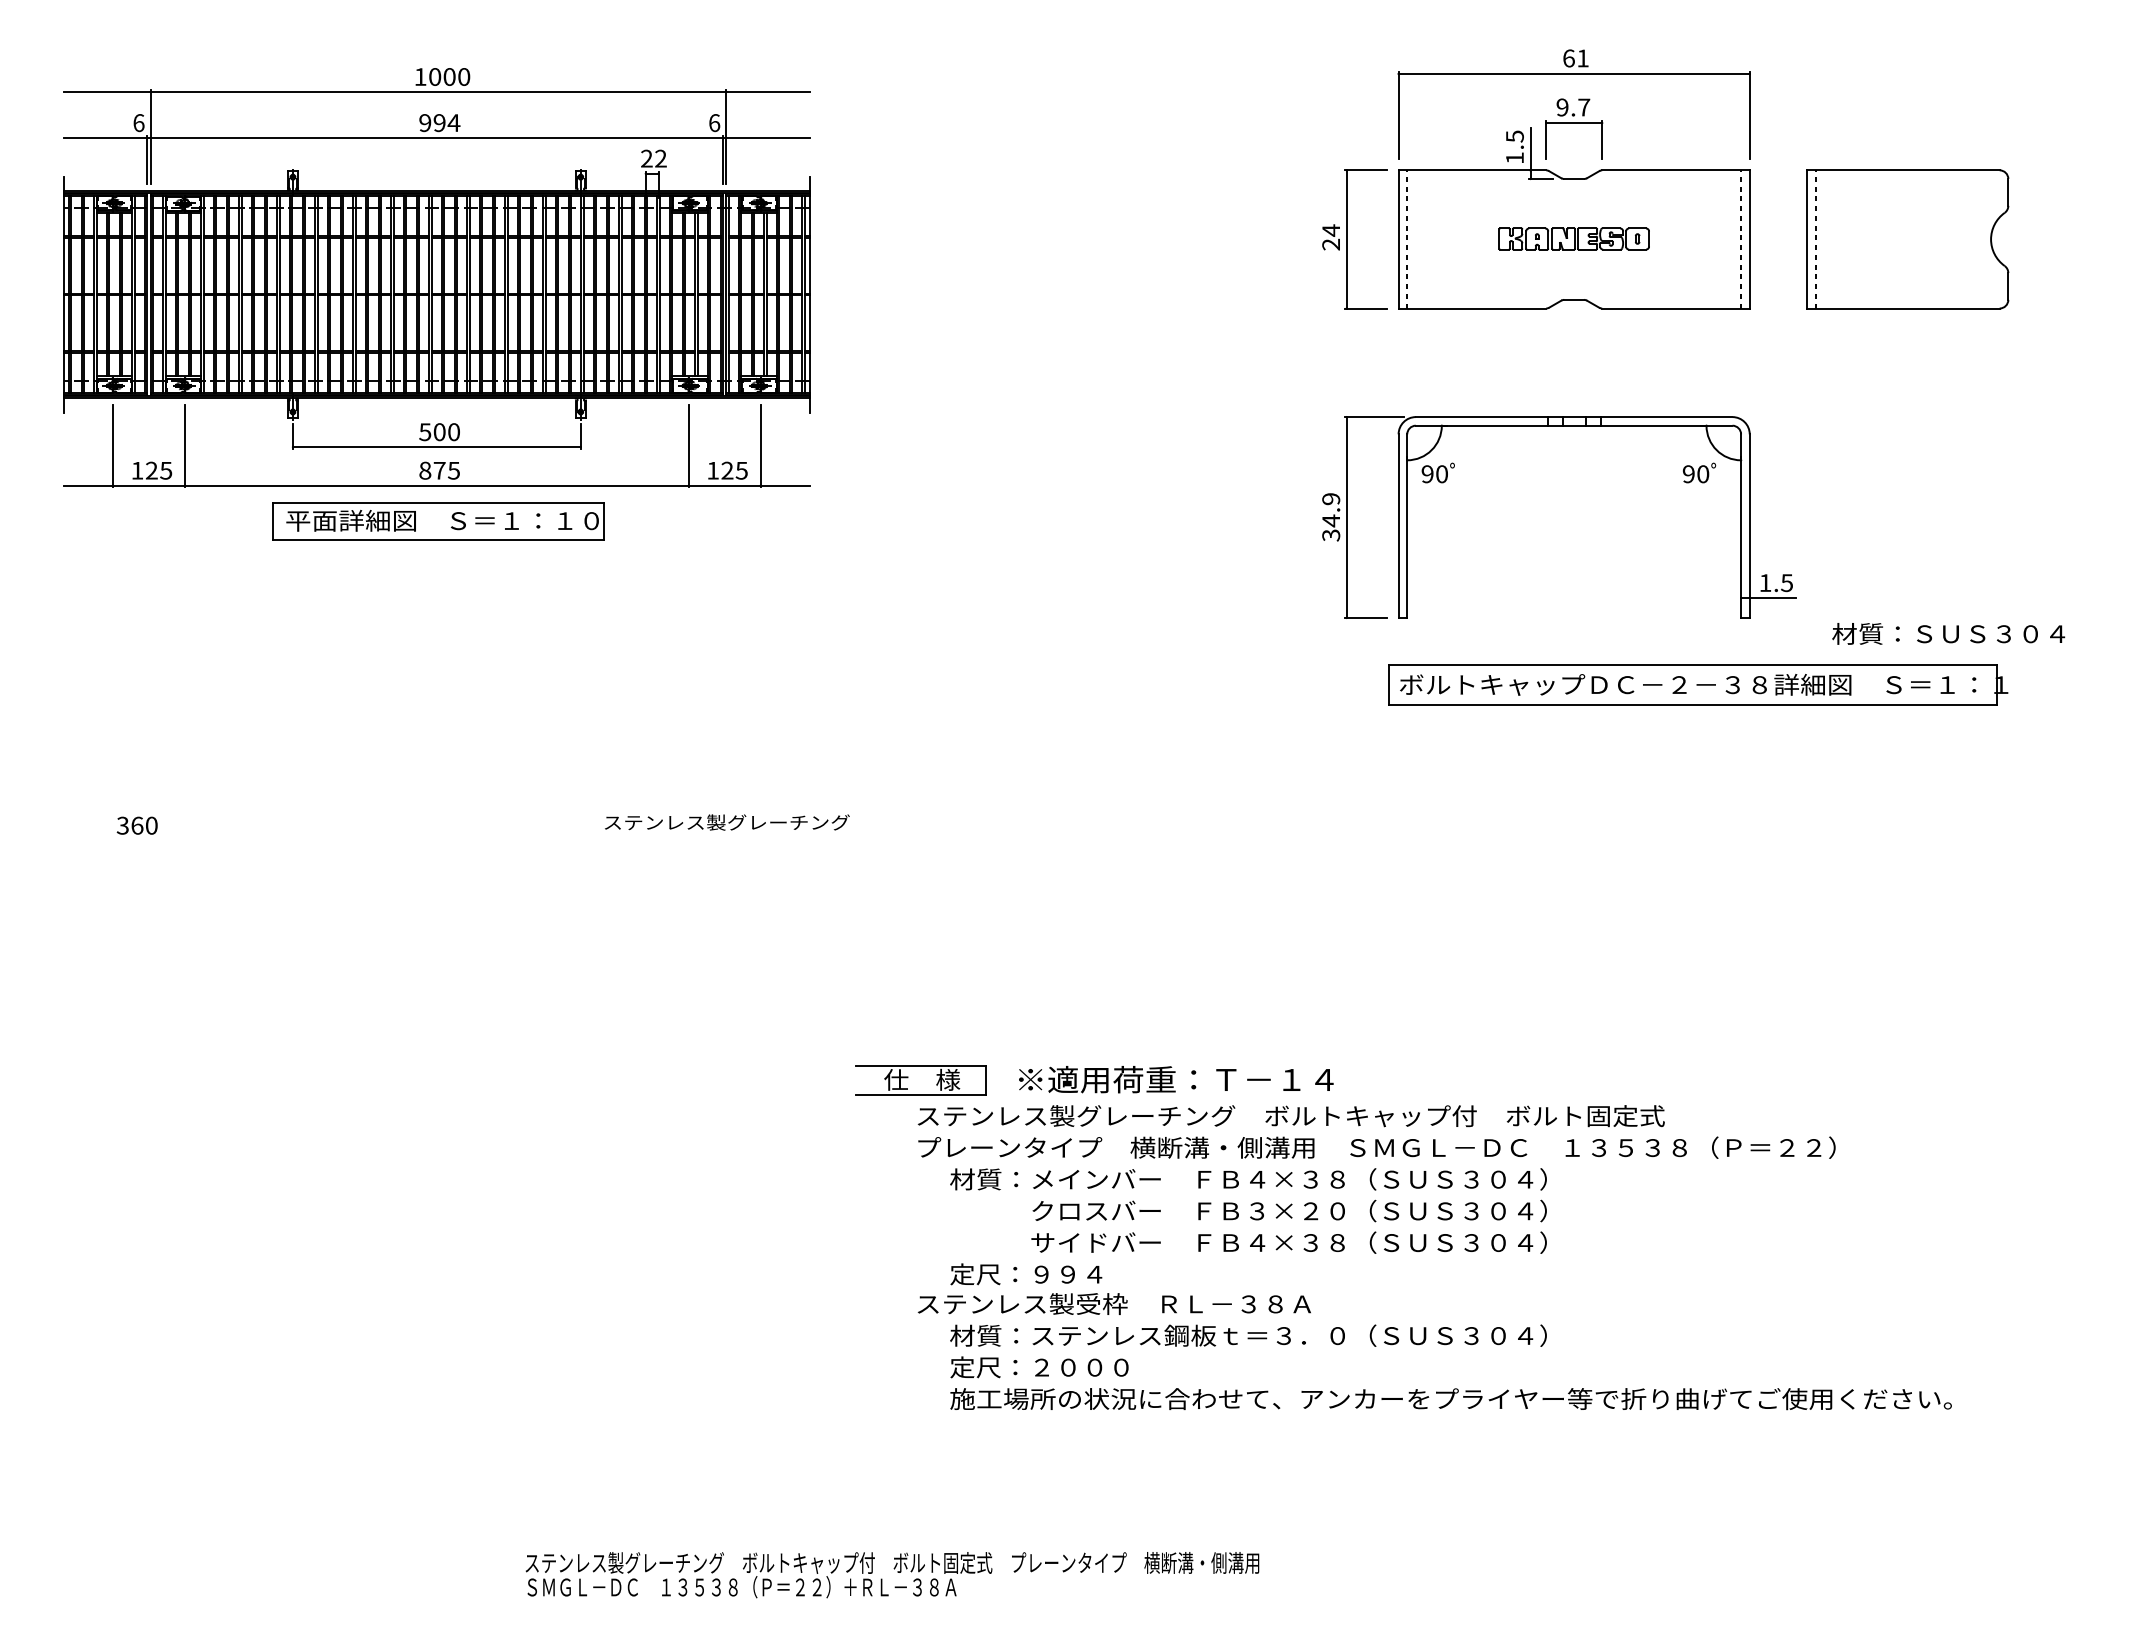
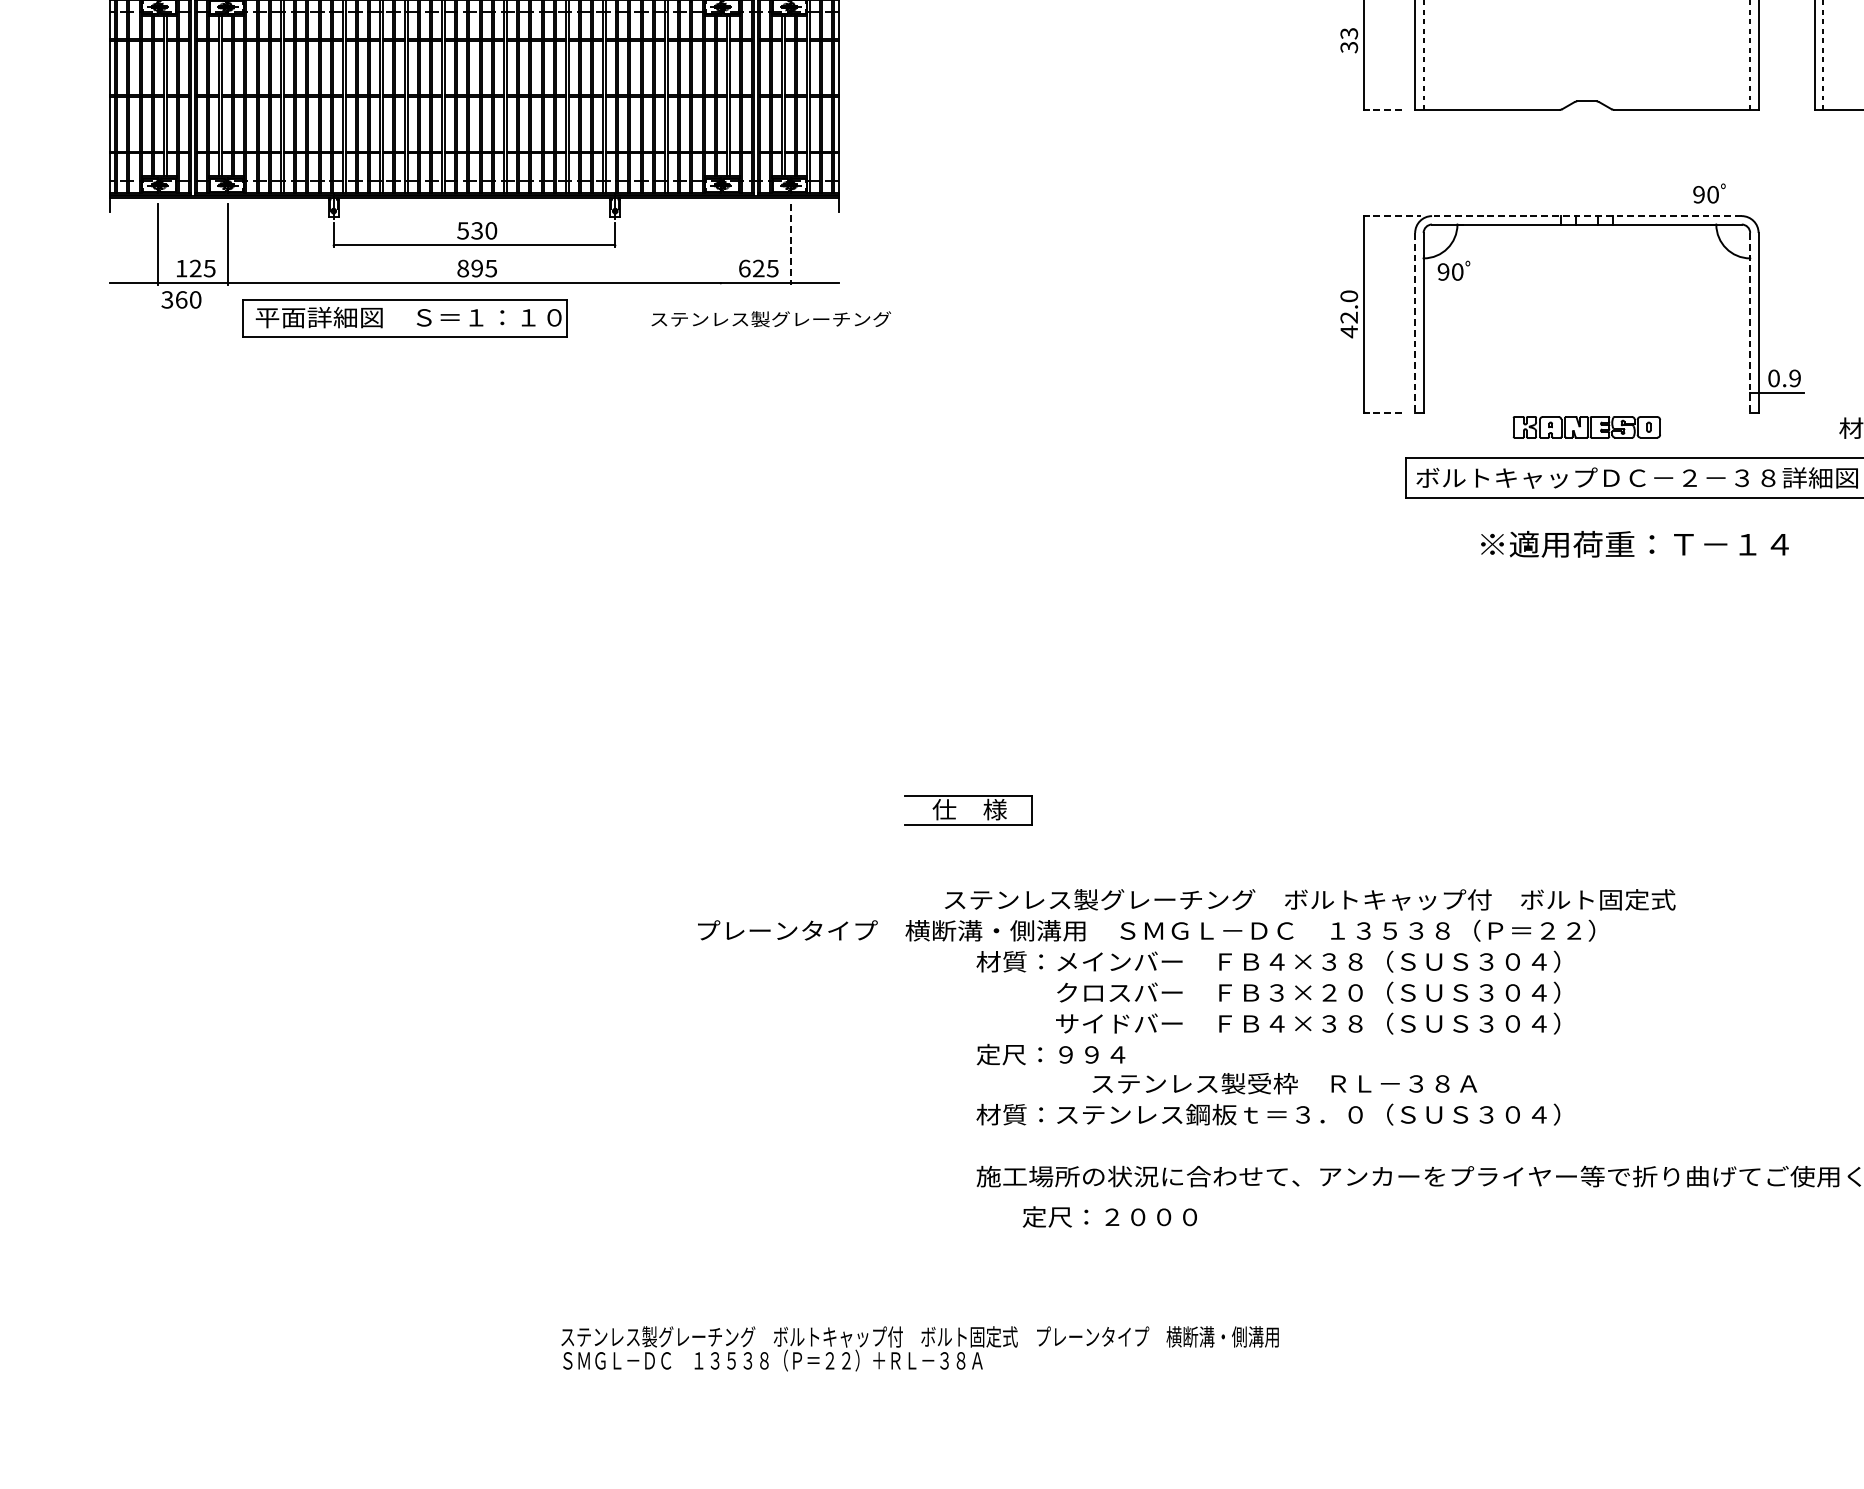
text: (1331, 237) -> (1349, 40), 24 -> 33
part: (1573, 238) -> (1586, 426), moved
line: (1366, 308) -> (1383, 109), solid -> dashed
line: (1374, 417) -> (1391, 216), solid -> dashed
line: (1573, 417) -> (1586, 216), solid -> dashed
text: (439, 432) -> (477, 231), 500 -> 530
line: (688, 446) -> (720, 244), removed
line: (760, 446) -> (791, 244), solid -> dashed
text: (439, 470) -> (477, 268), 875 -> 895
text: (713, 470) -> (745, 268), 125 -> 625
text: (1699, 472) -> (1709, 193), moved
text: (1331, 517) -> (1349, 314), 34.9 -> 42.0
part: (438, 521) -> (404, 318), moved
line: (1398, 526) -> (1415, 323), solid -> dashed
line: (1741, 526) -> (1750, 323), solid -> dashed
text: (1775, 583) -> (1783, 378), 1.5 -> 0.9
line: (1366, 617) -> (1383, 412), solid -> dashed
text: (727, 822) -> (771, 319), moved
text: (136, 825) -> (180, 299), moved
part: (908, 1077) -> (956, 807), moved
text: (1176, 1079) -> (1635, 544), moved
text: (1376, 1147) -> (1146, 930), moved
text: (1113, 1303) -> (1283, 1083), moved
text: (1039, 1367) -> (1109, 1217), moved

